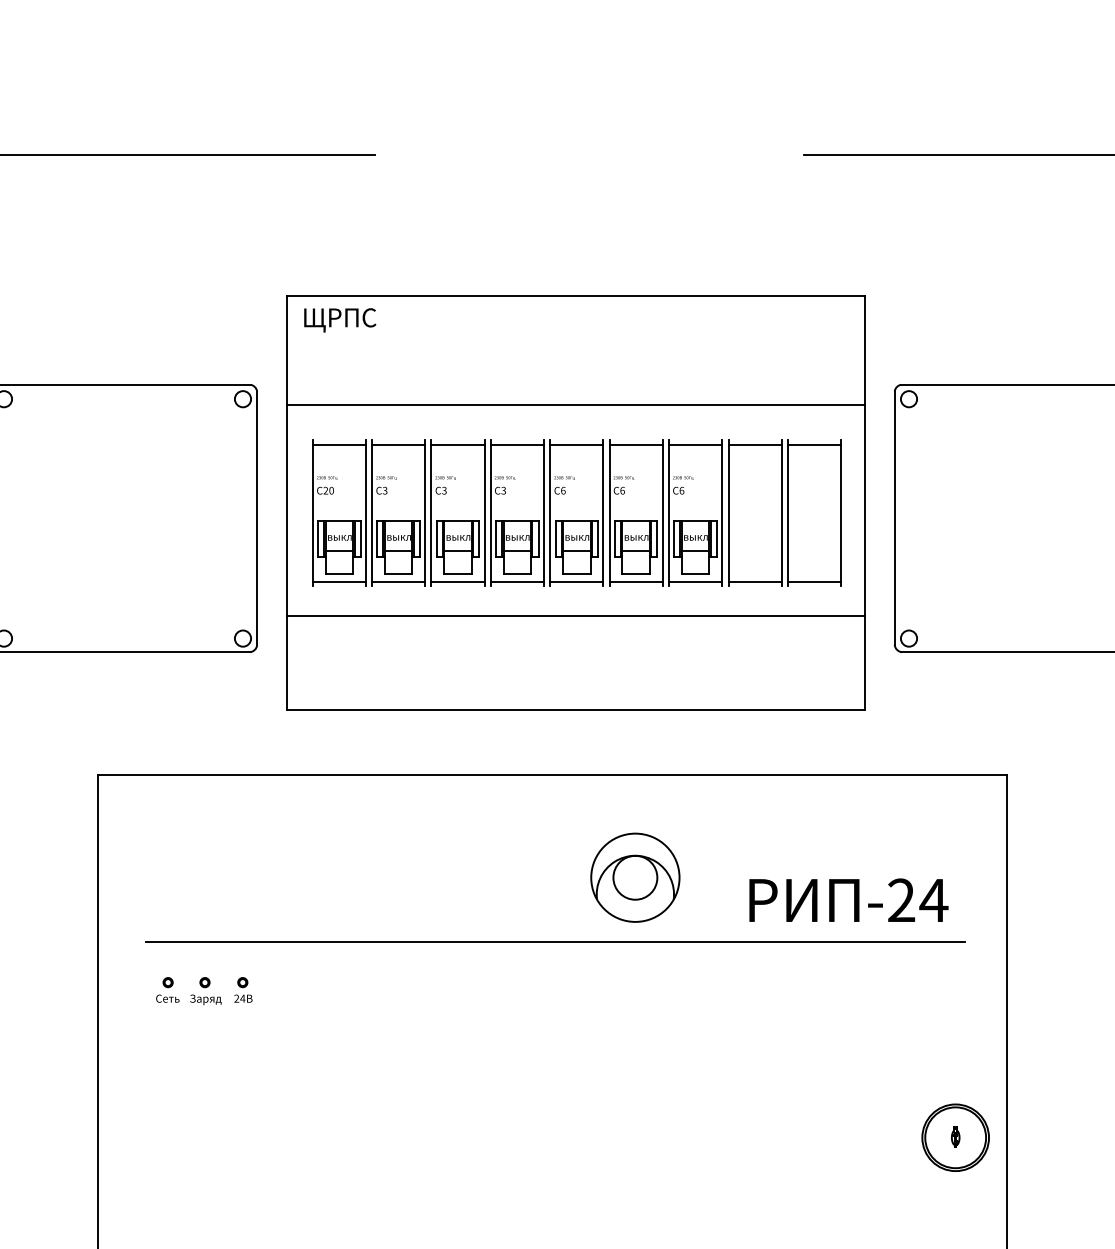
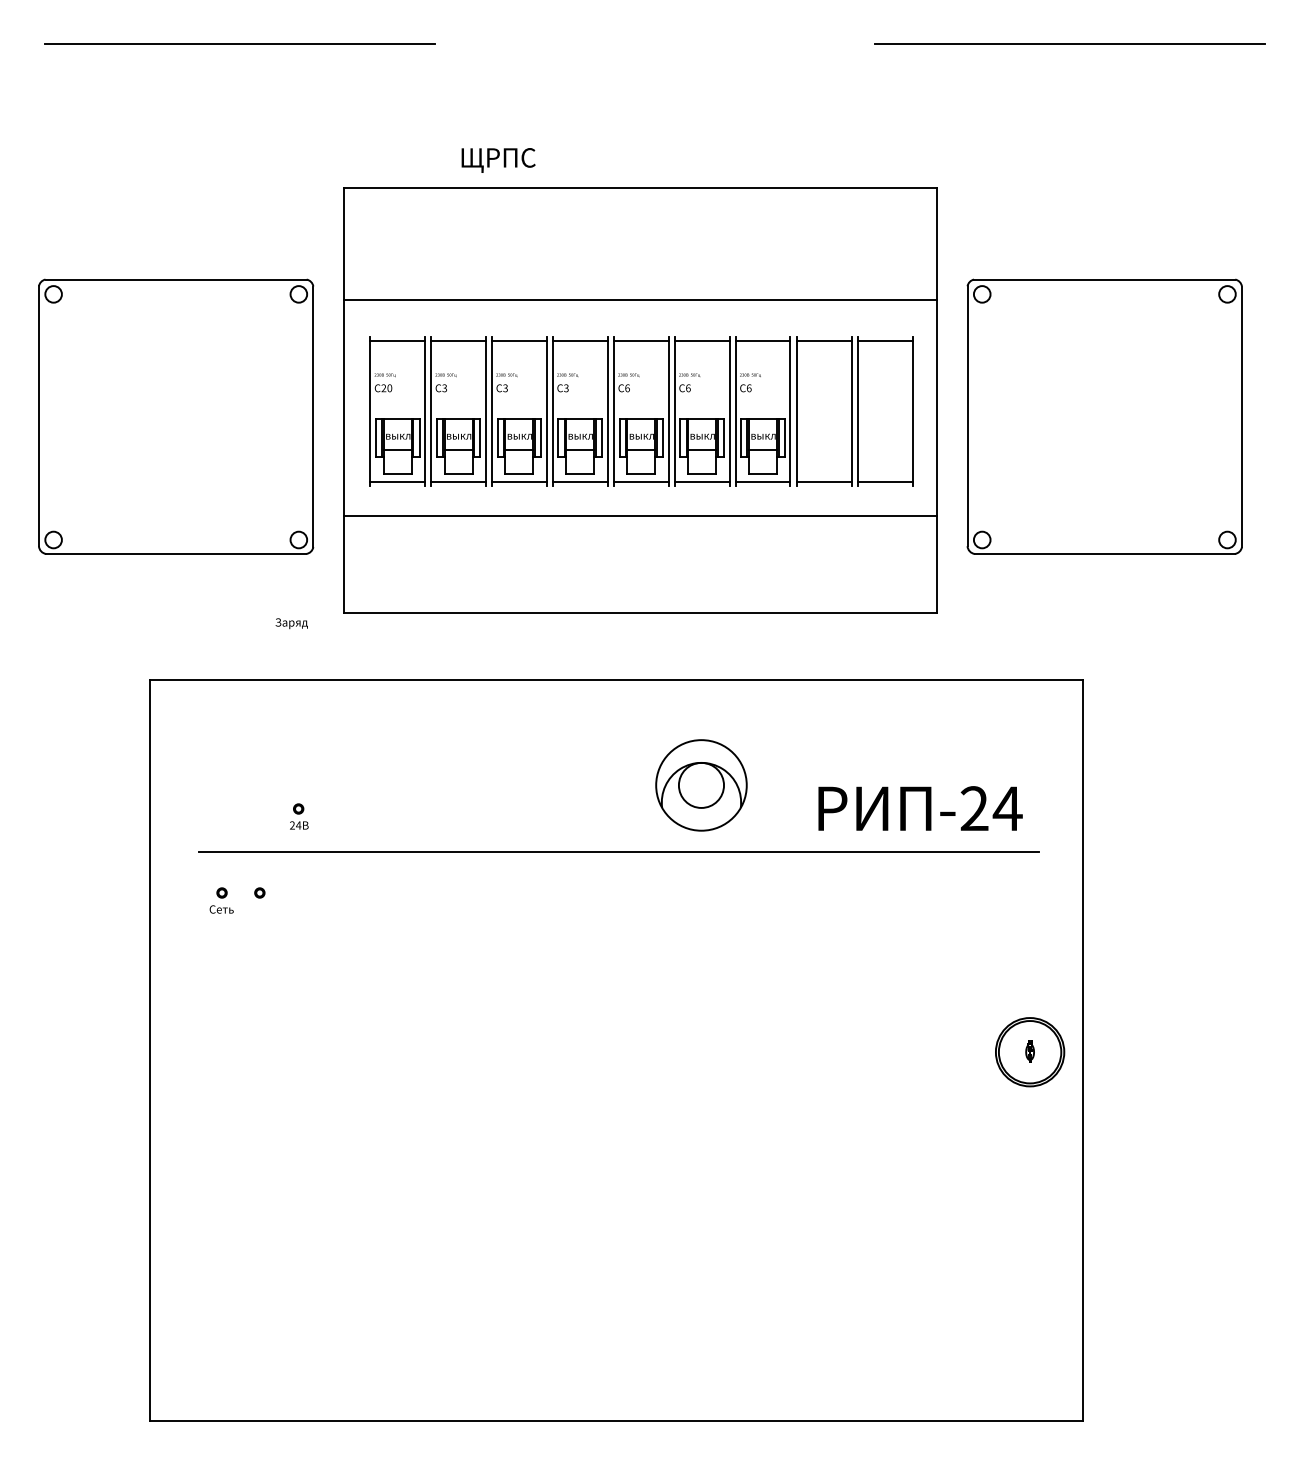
text: (340, 320) -> (498, 160), moved
part: (243, 989) -> (299, 816), moved
text: (205, 999) -> (291, 623), moved

